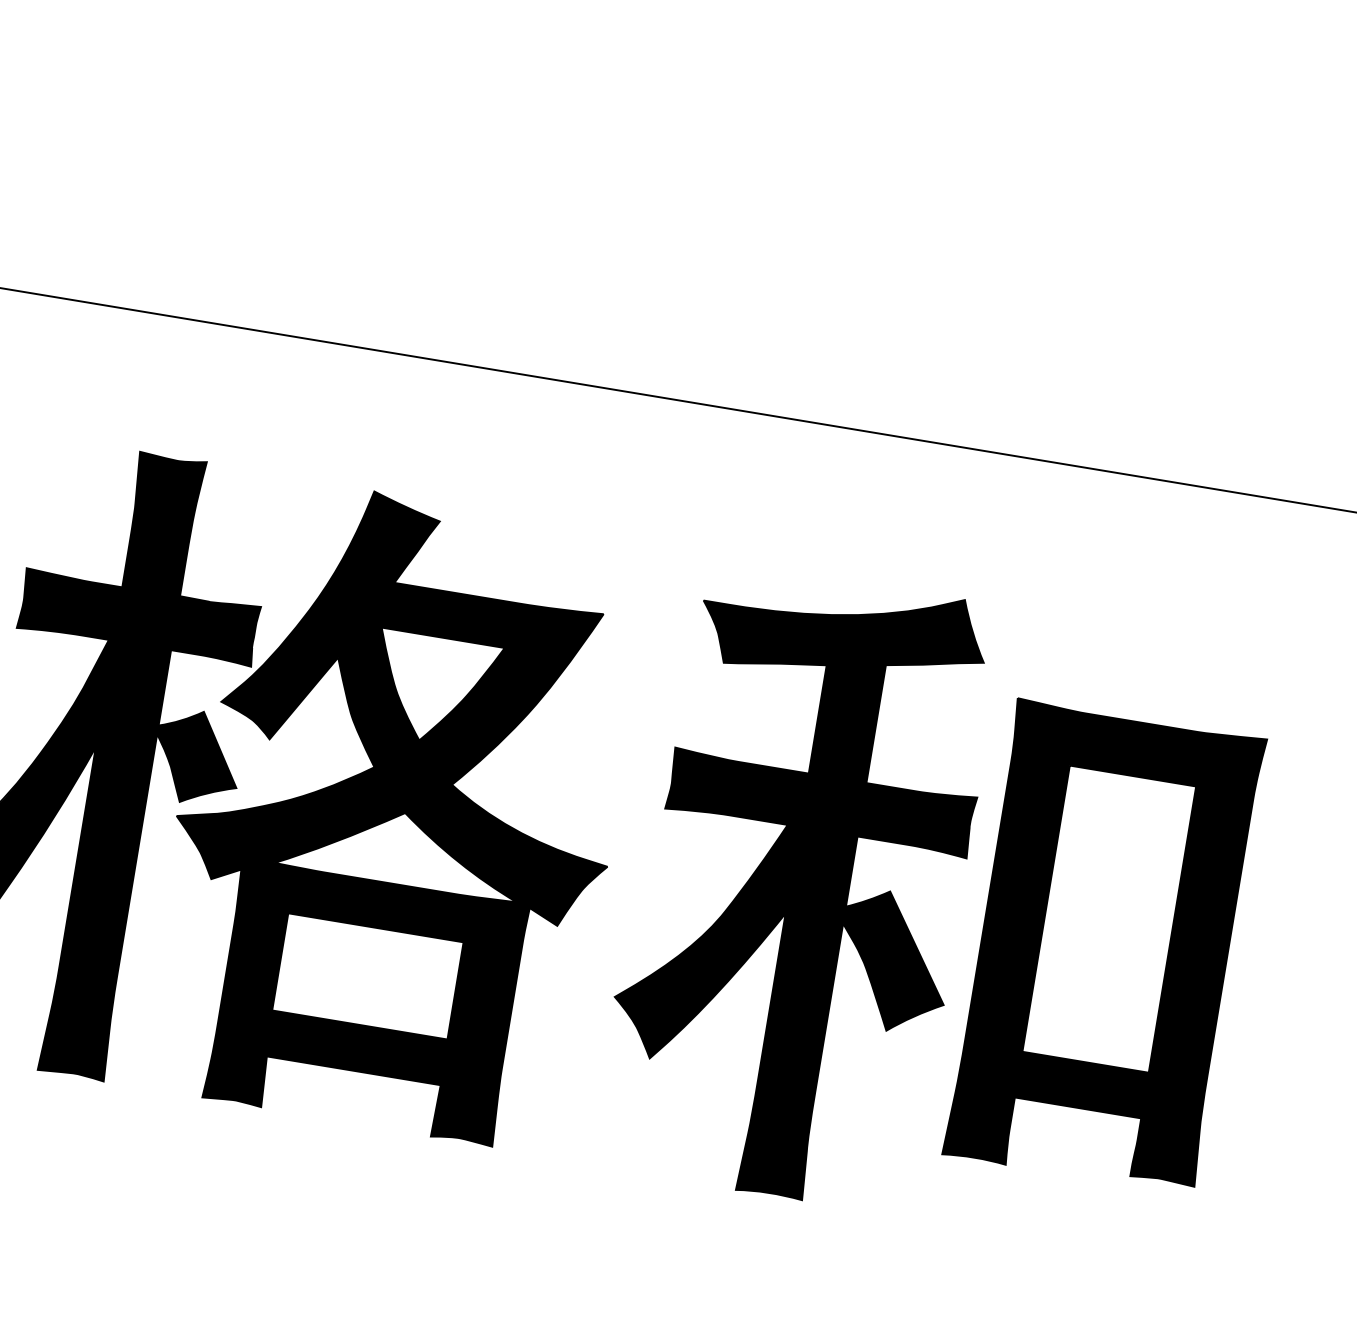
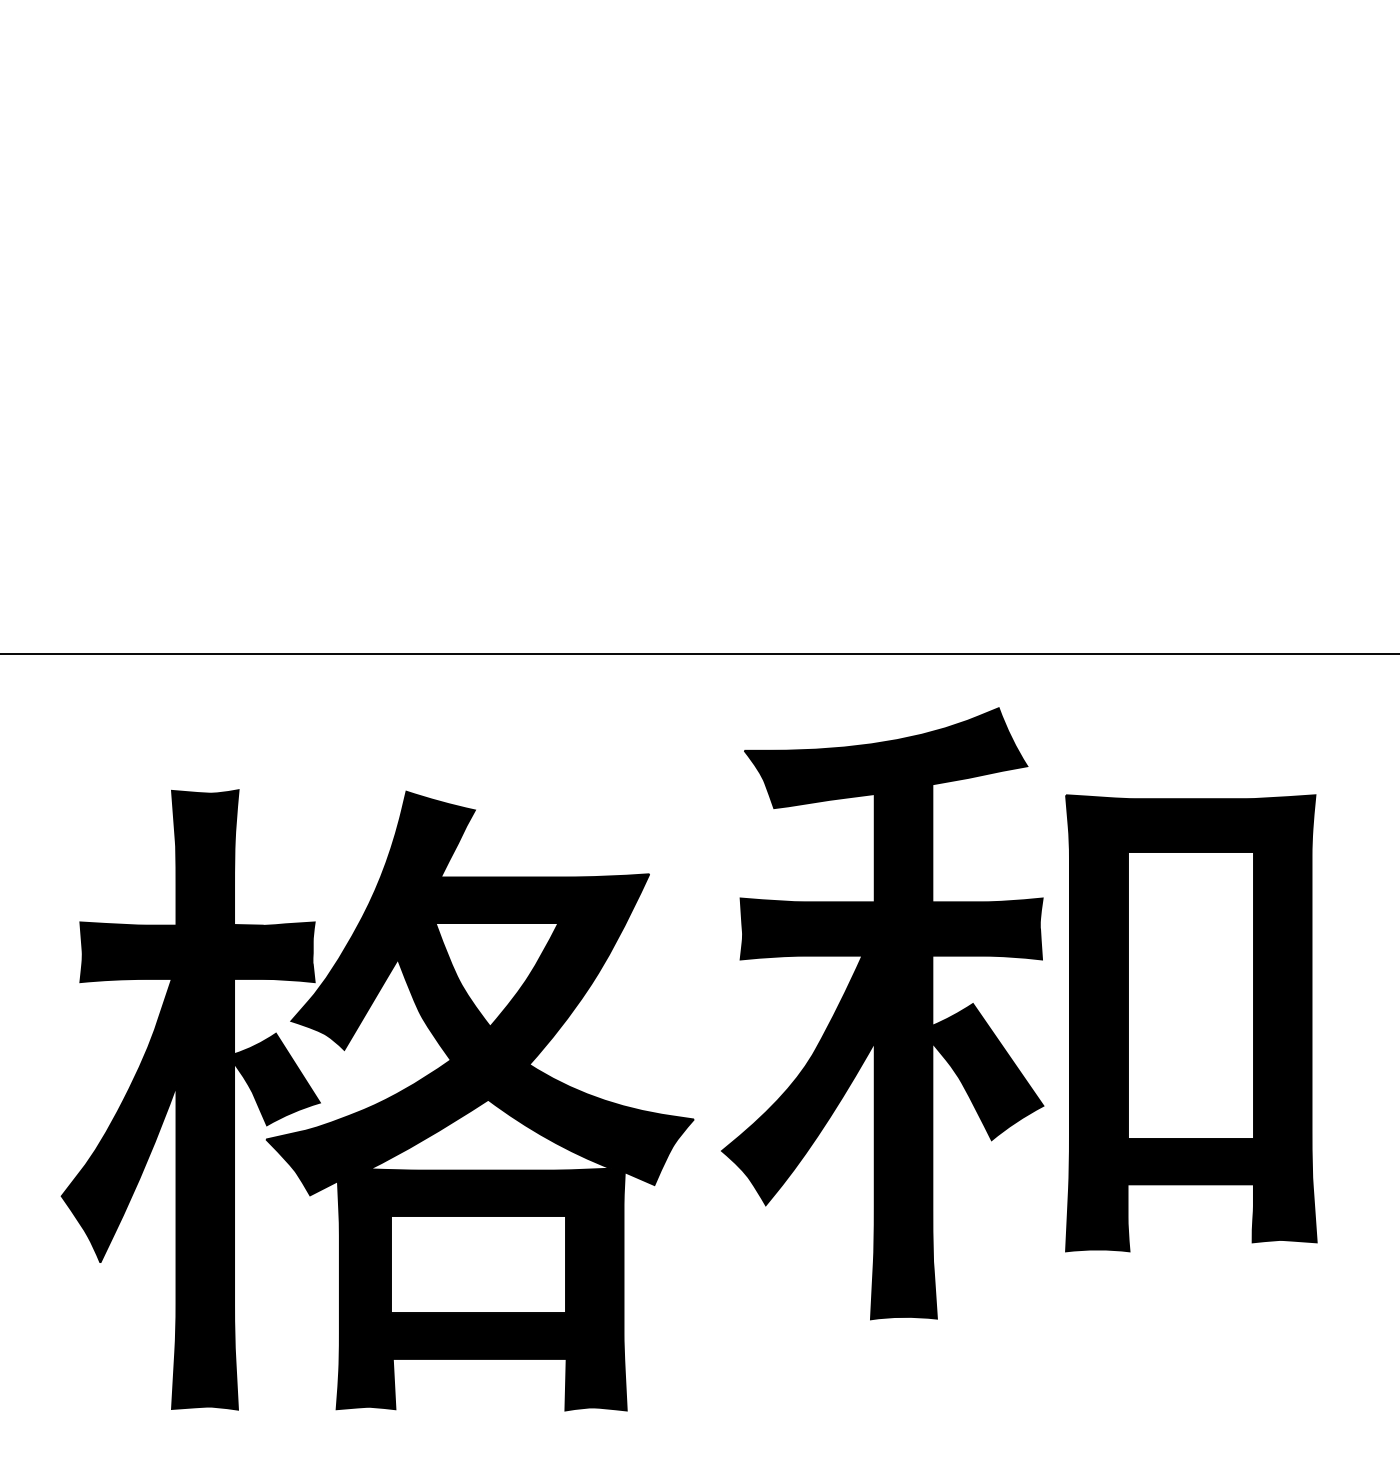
part: (906, 922) -> (993, 1031), moved

